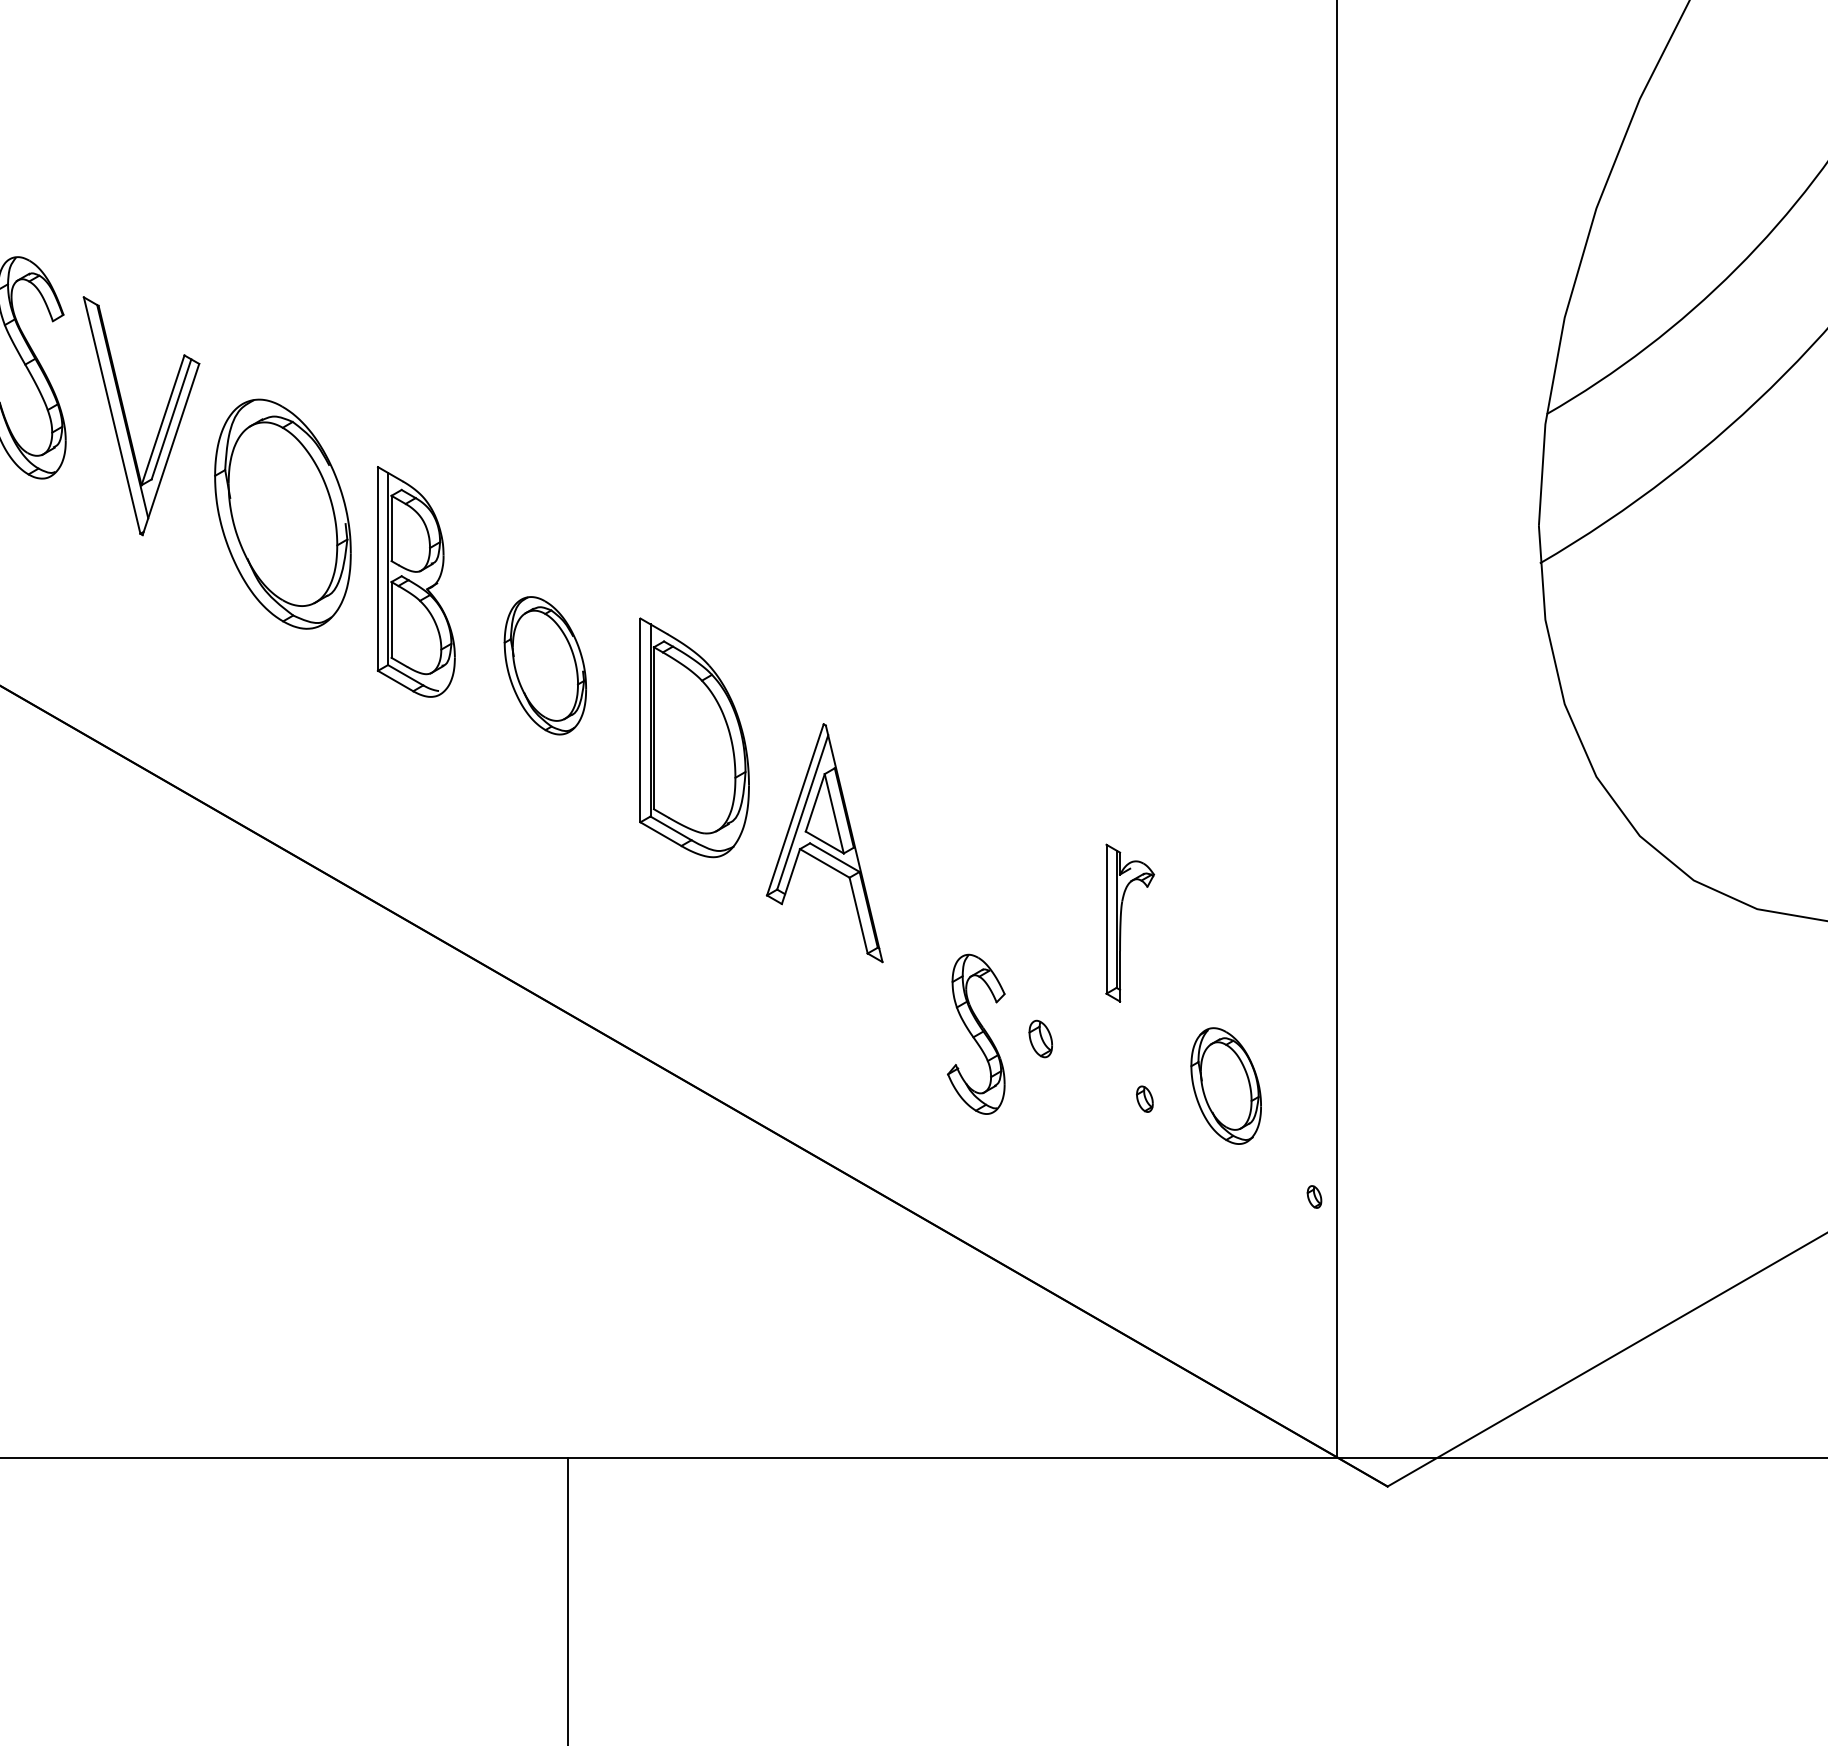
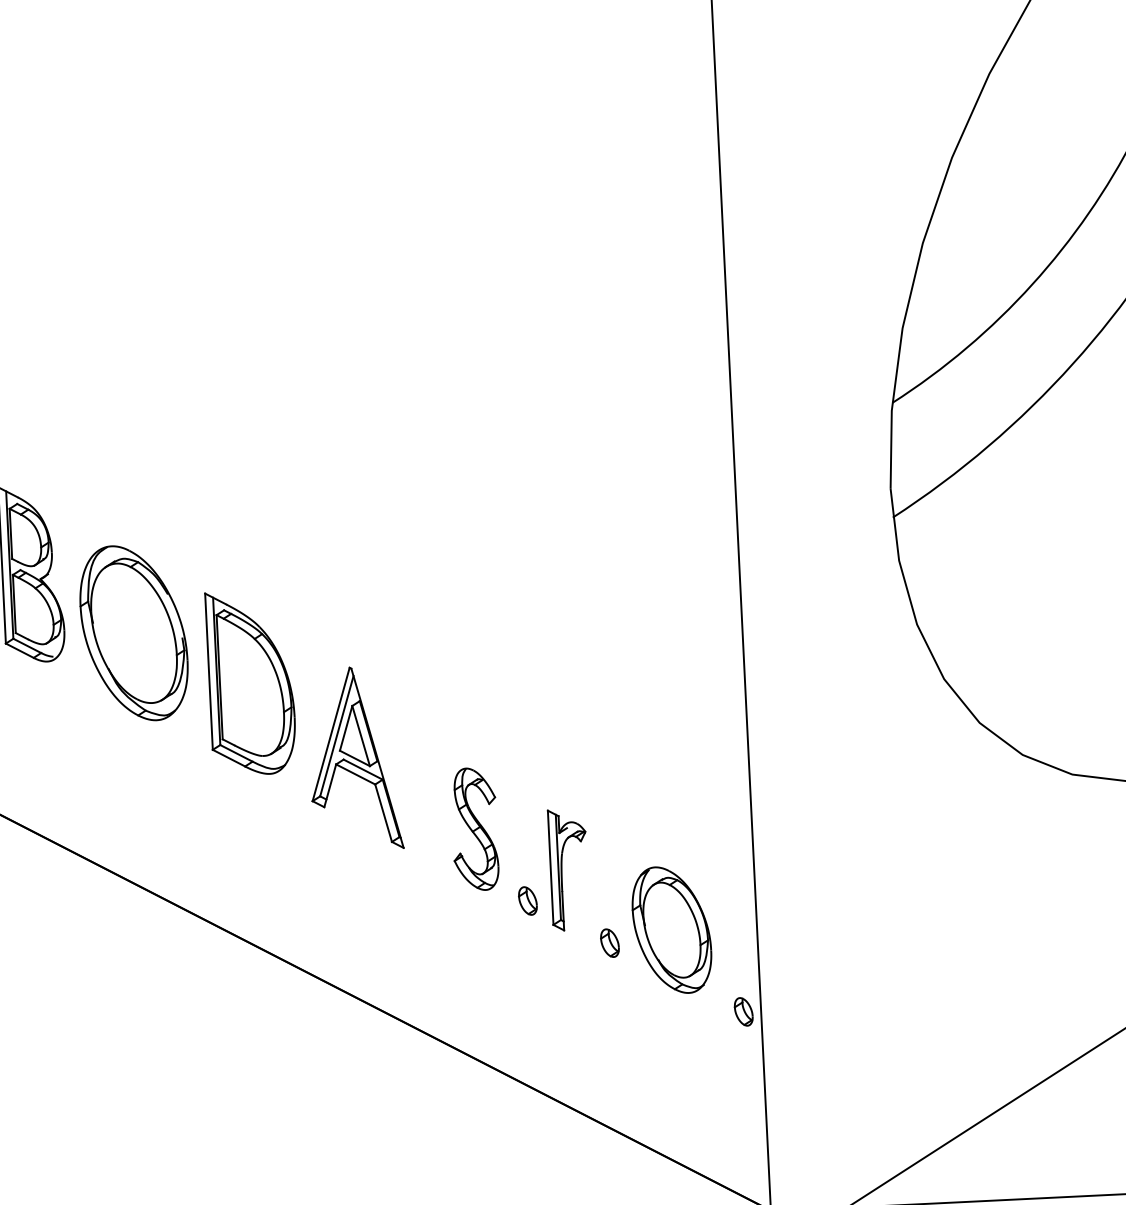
part: (545, 665) -> (134, 633), size x1.67
part: (1121, 922) -> (562, 869), moved
part: (976, 1033) -> (474, 828), moved
part: (1225, 1085) -> (671, 929), size x1.43
part: (1144, 1099) -> (609, 943), size x1.43
part: (1314, 1196) -> (743, 1011), size x1.67

